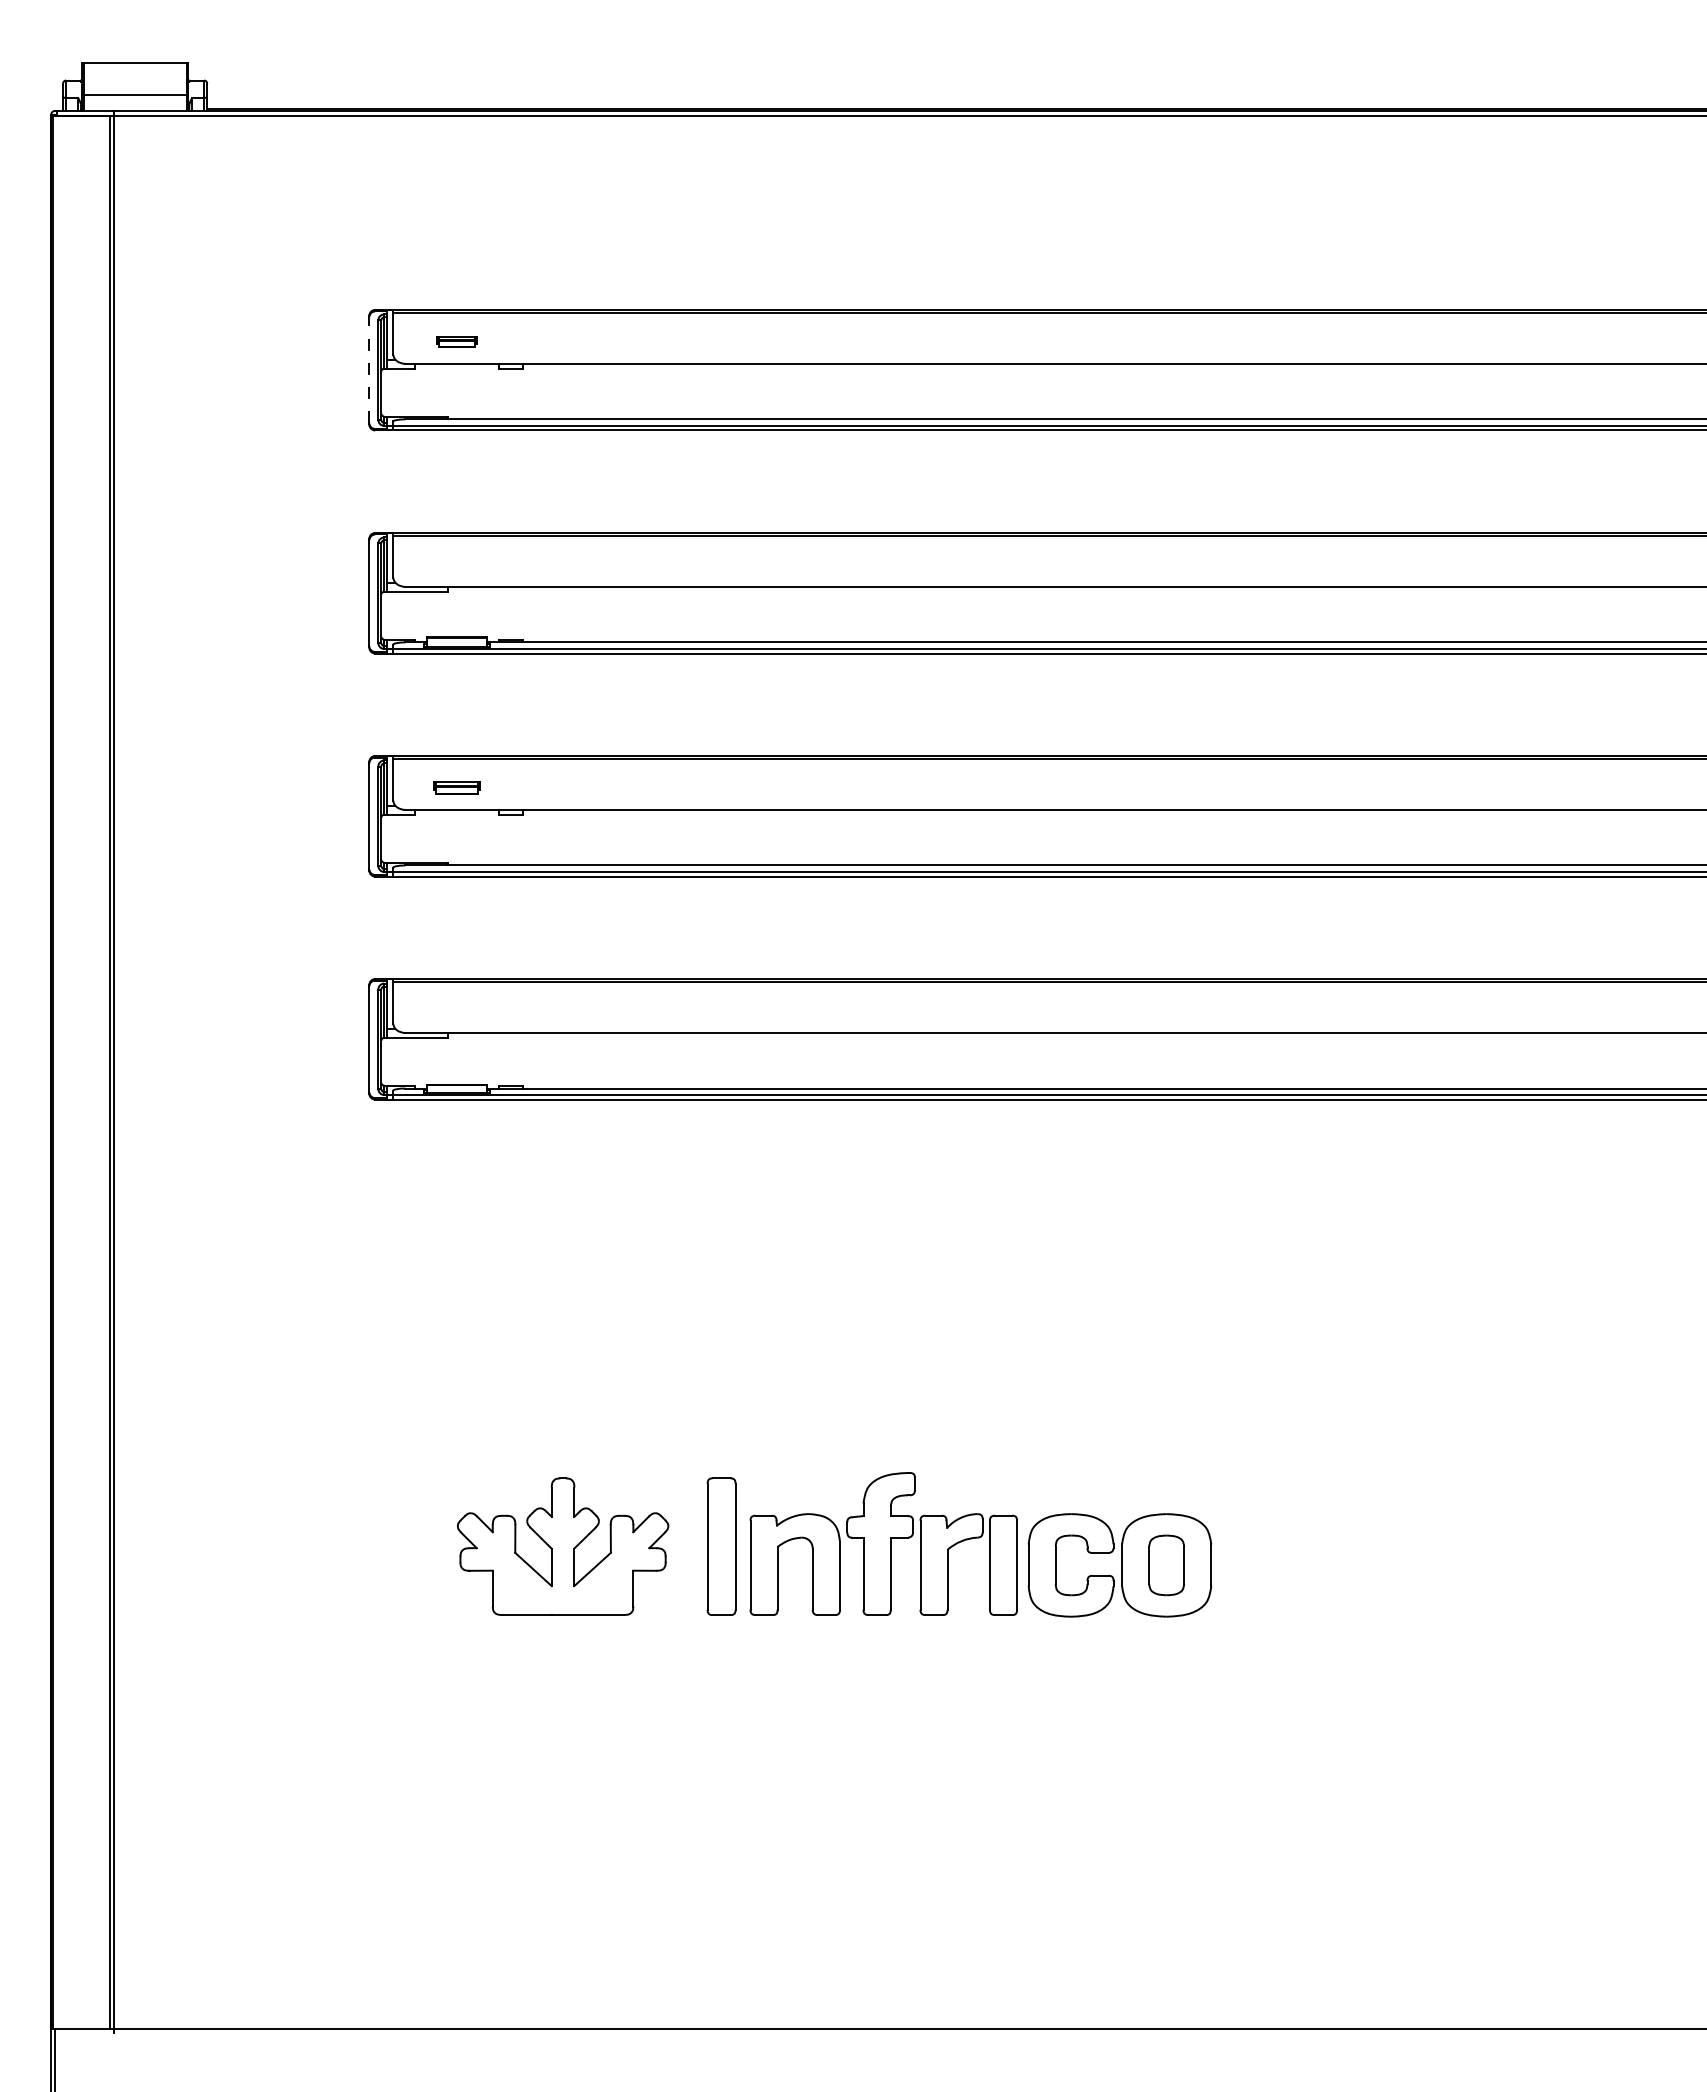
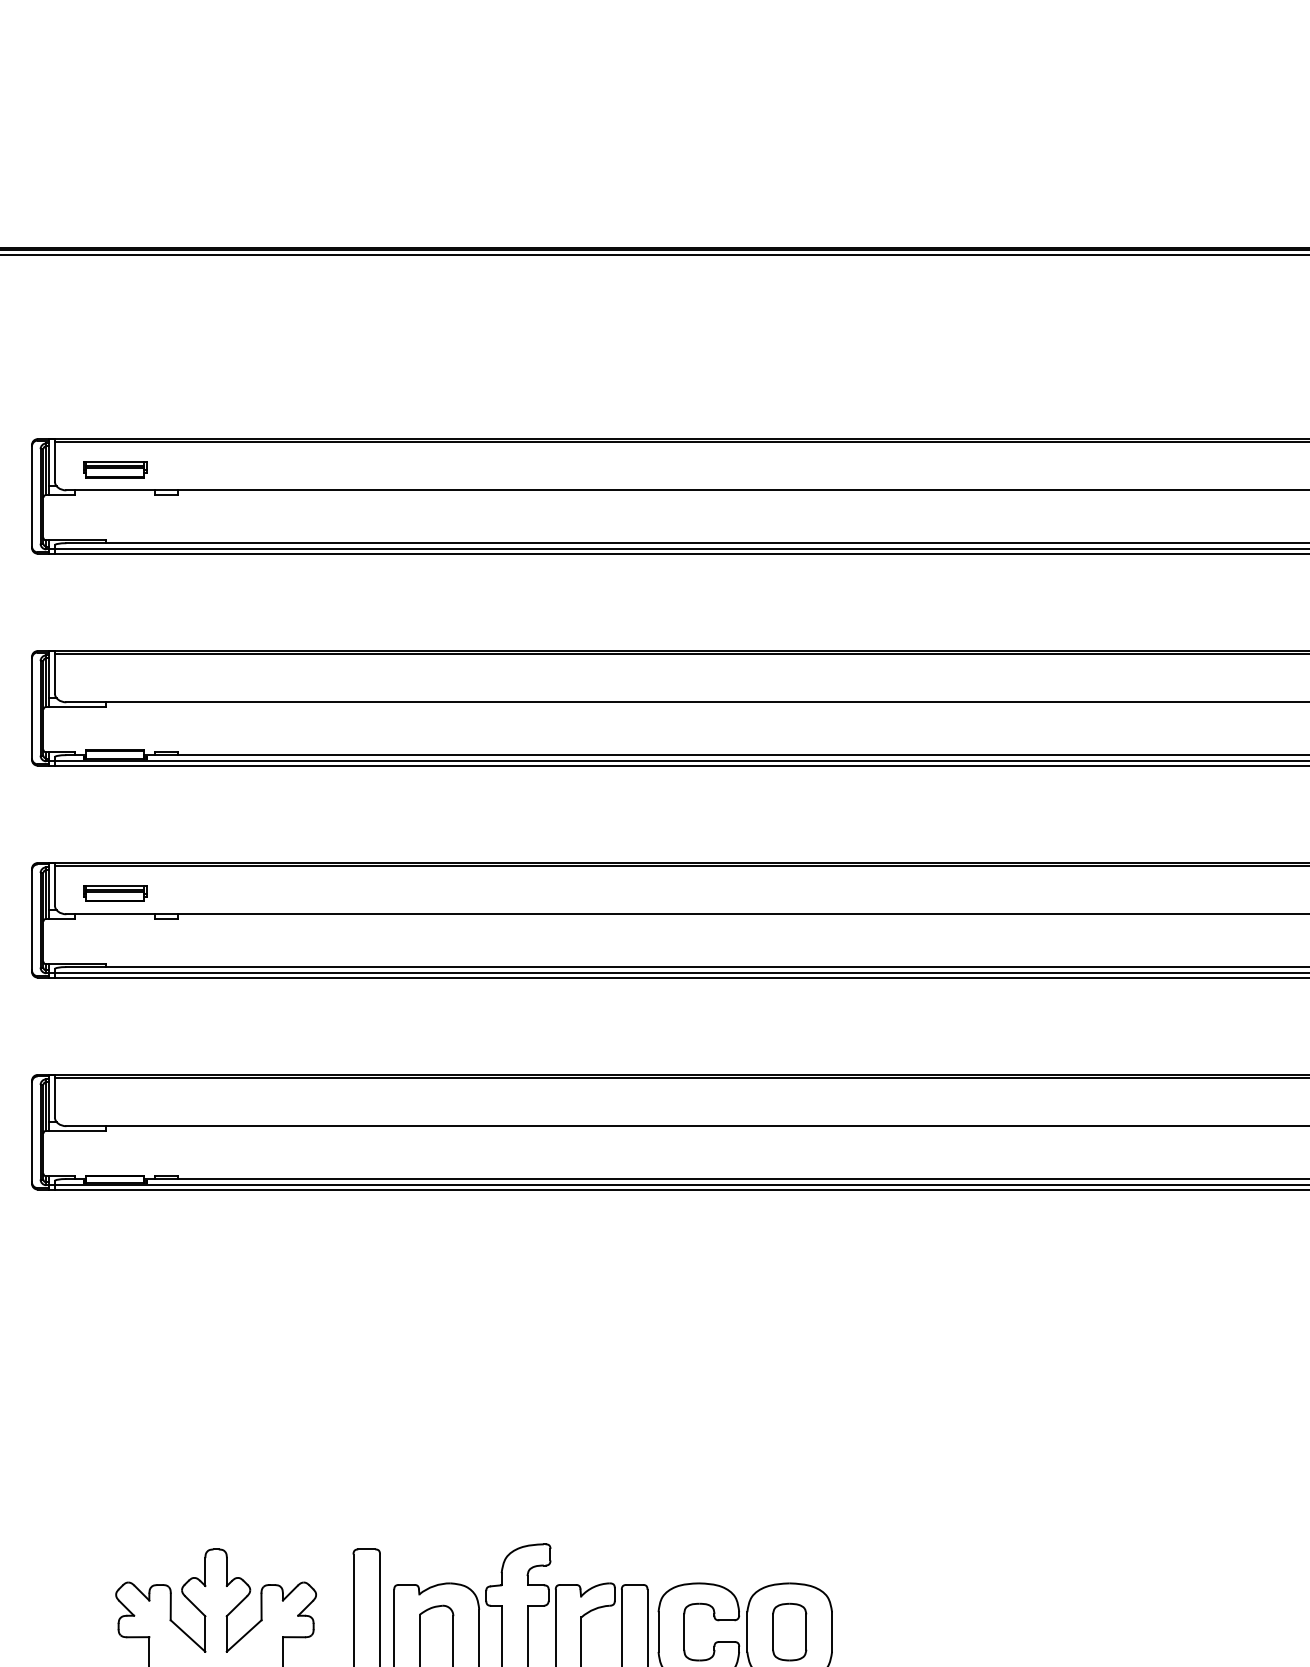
part: (456, 341) -> (114, 469), size x1.67
line: (369, 370) -> (32, 496), dashed -> solid
part: (456, 787) -> (114, 892), size x1.43

